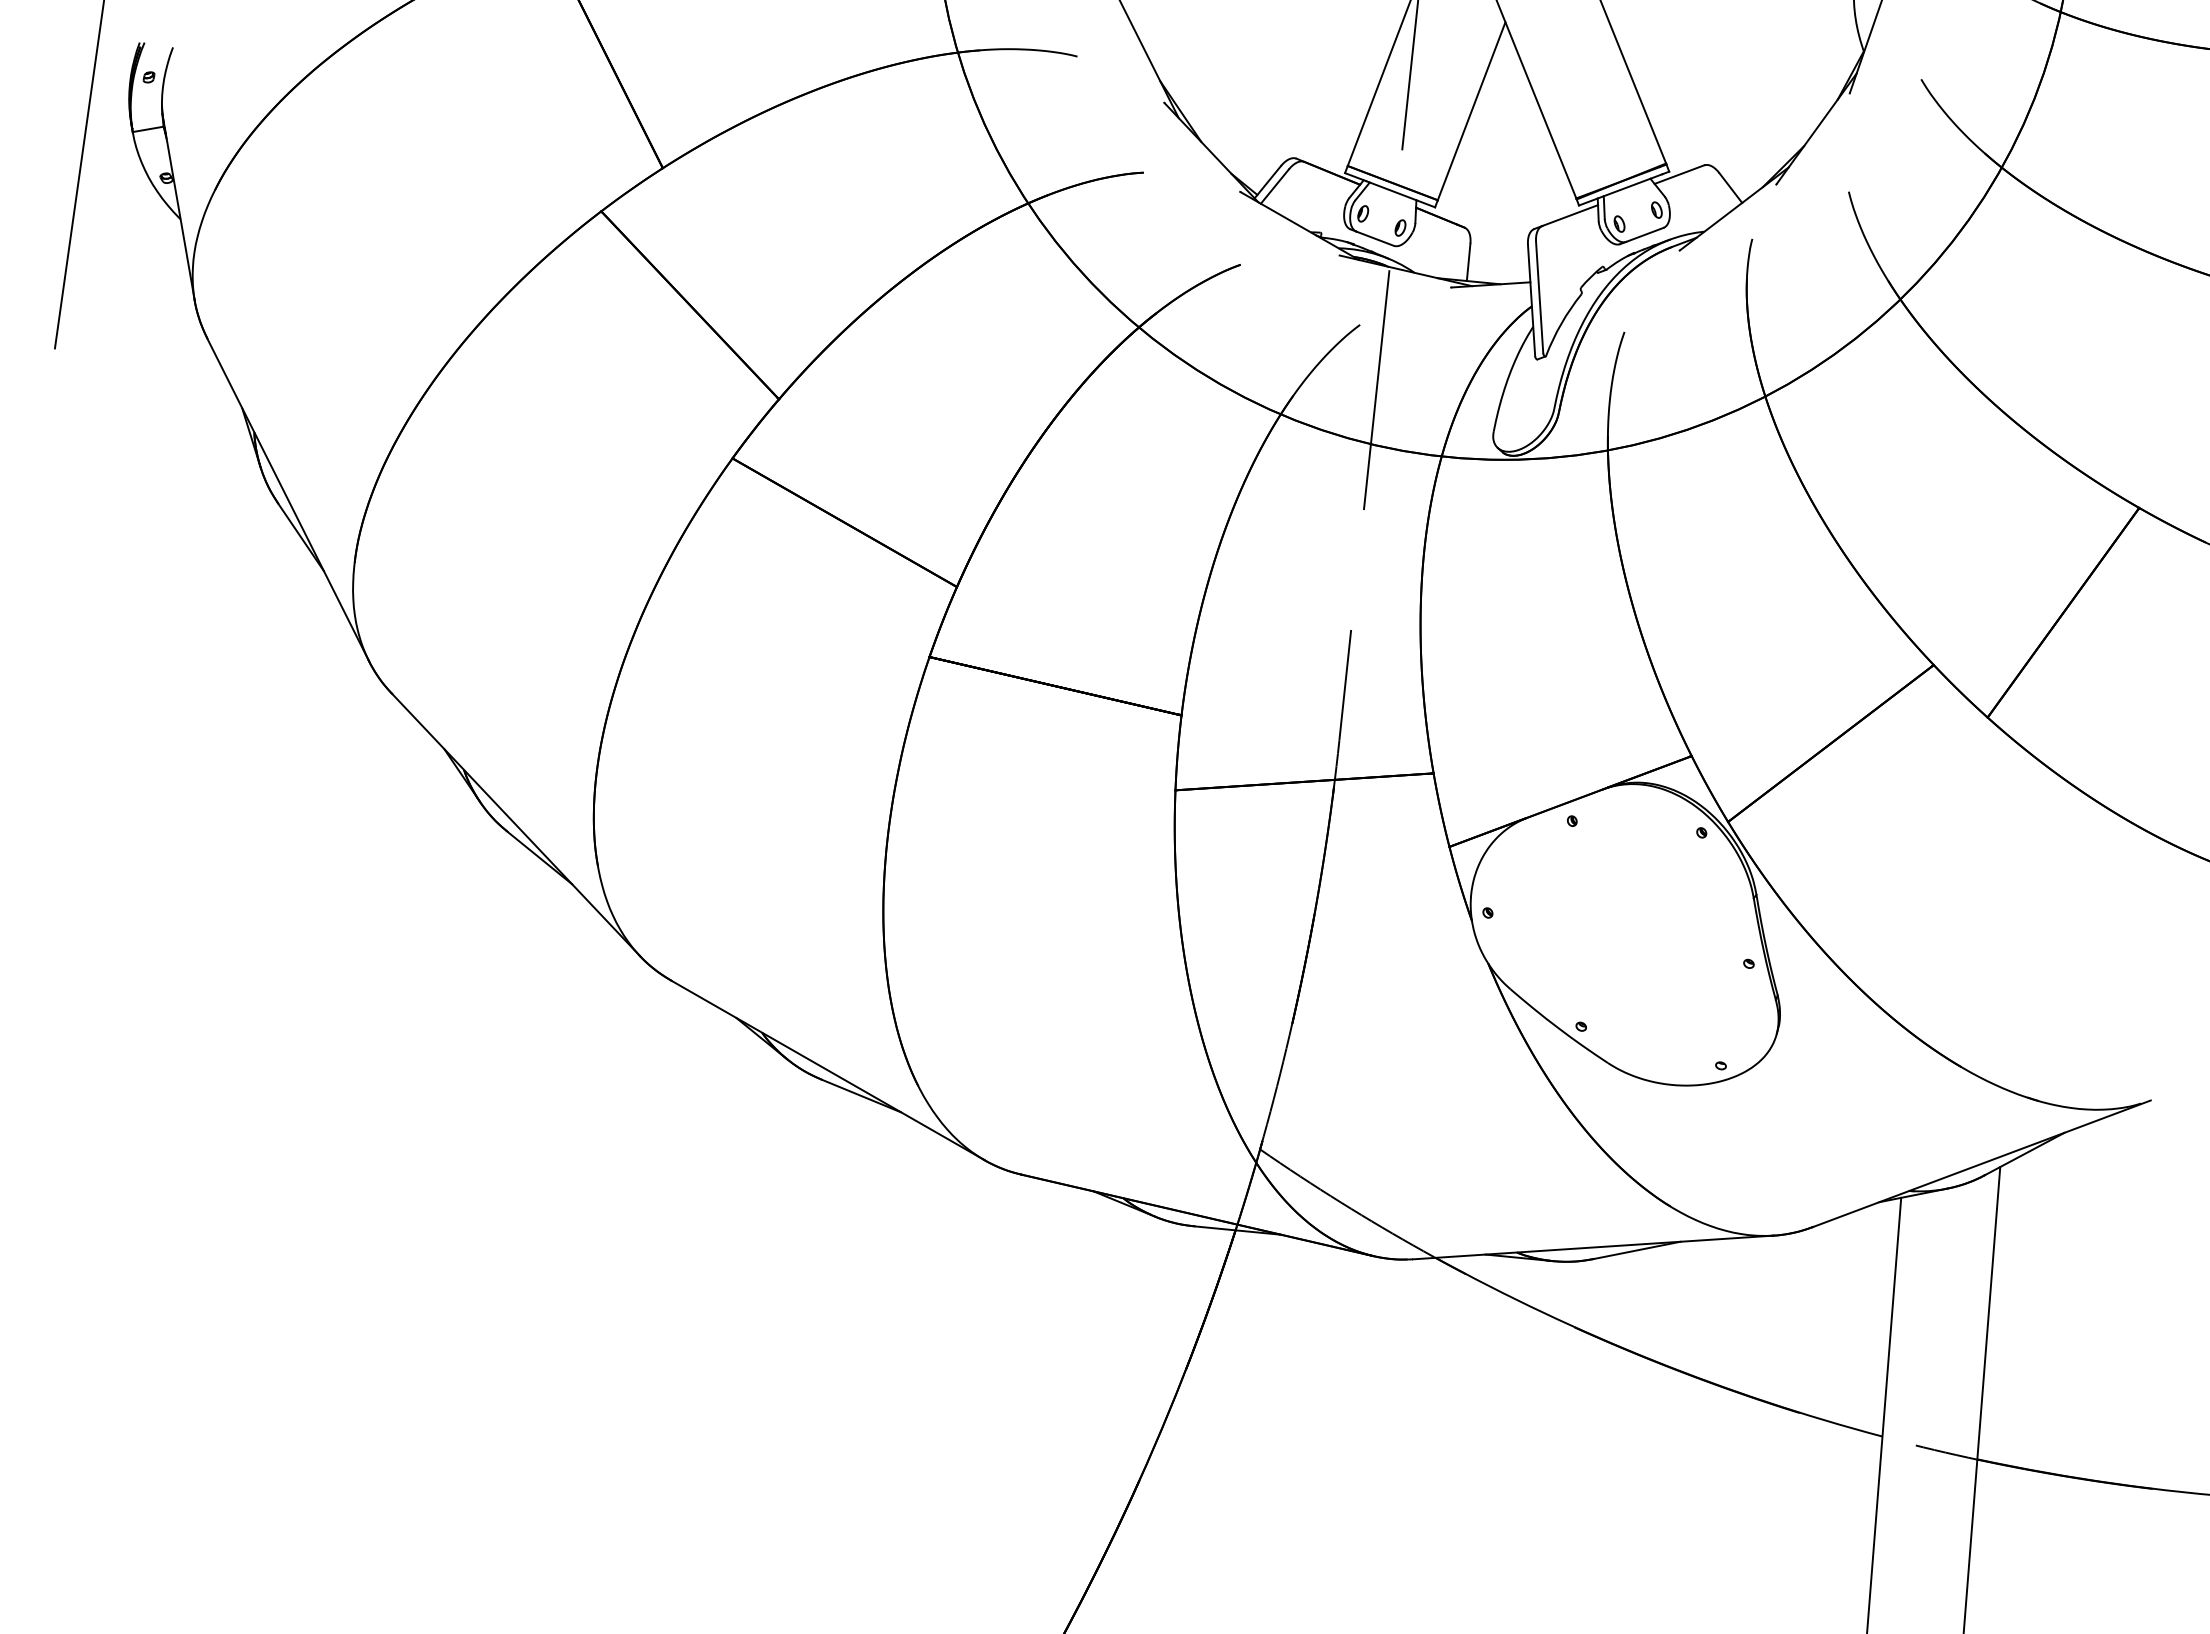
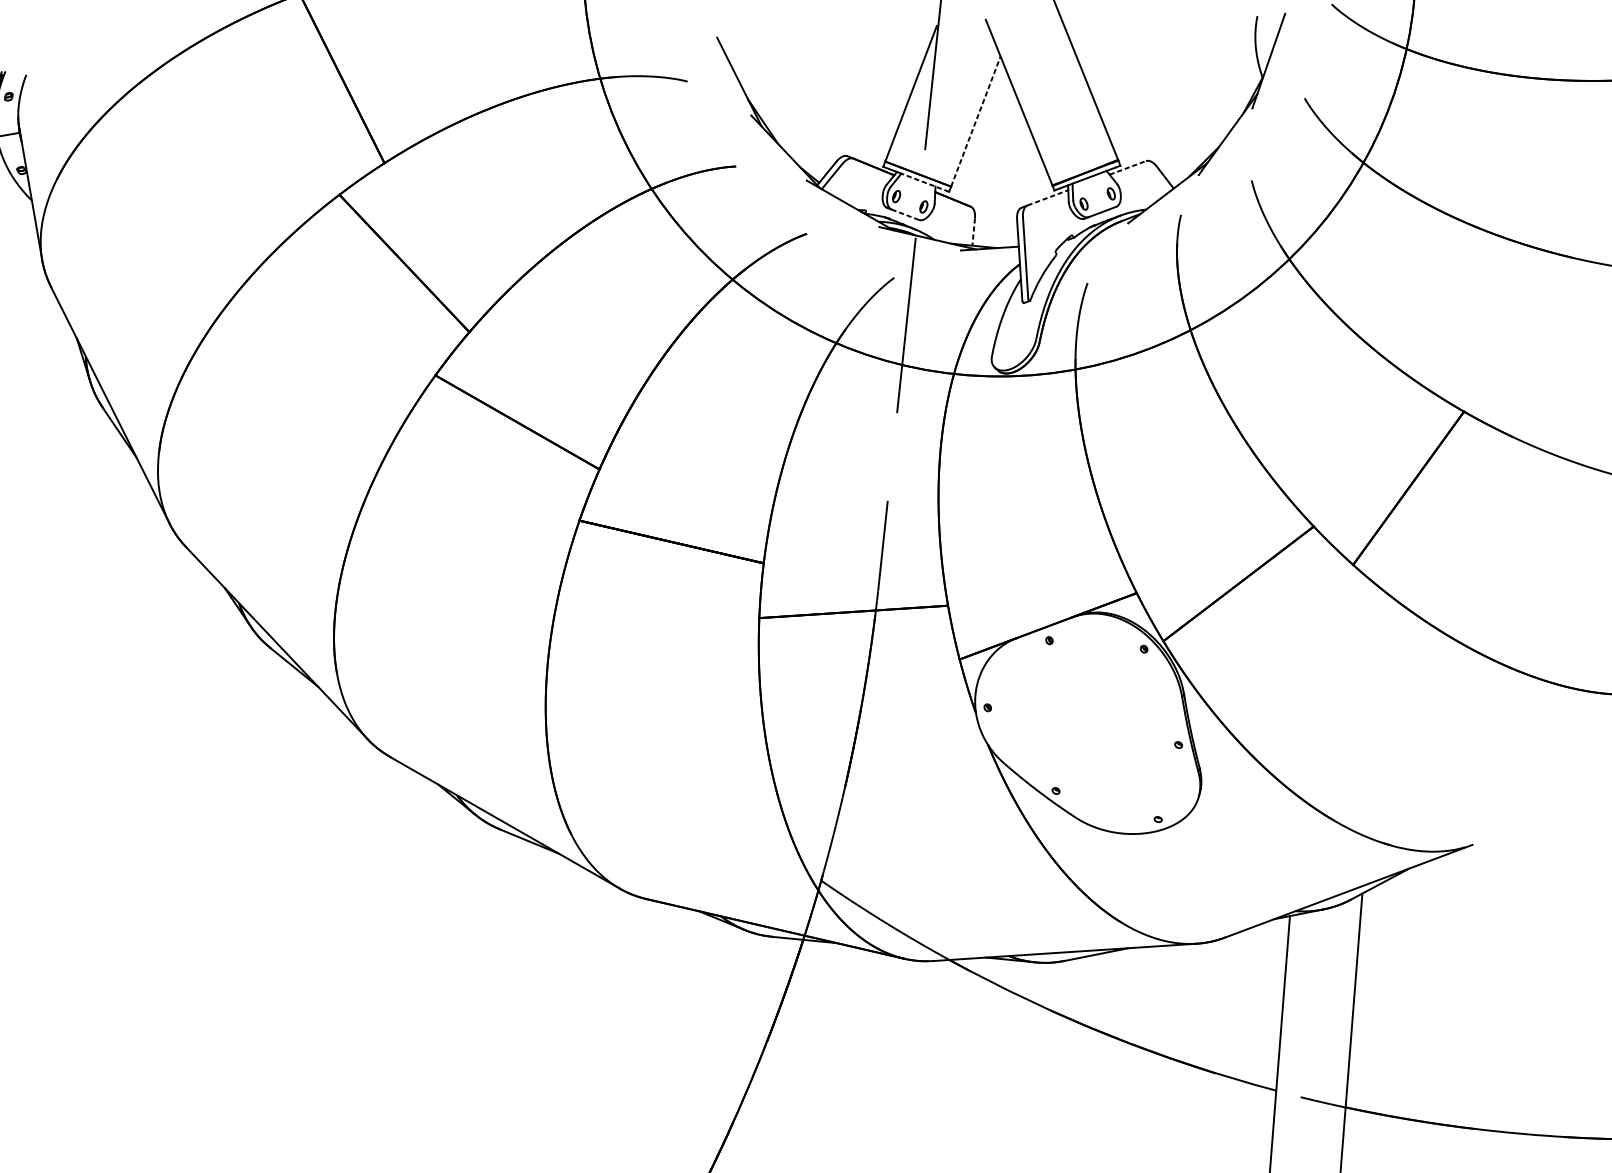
line: (1471, 110) -> (975, 121), solid -> dashed
line: (1679, 174) -> (1127, 167), solid -> dashed
line: (1400, 194) -> (923, 182), solid -> dashed
line: (1570, 215) -> (1048, 197), solid -> dashed
line: (1375, 238) -> (905, 214), solid -> dashed
line: (1468, 262) -> (973, 232), solid -> dashed

